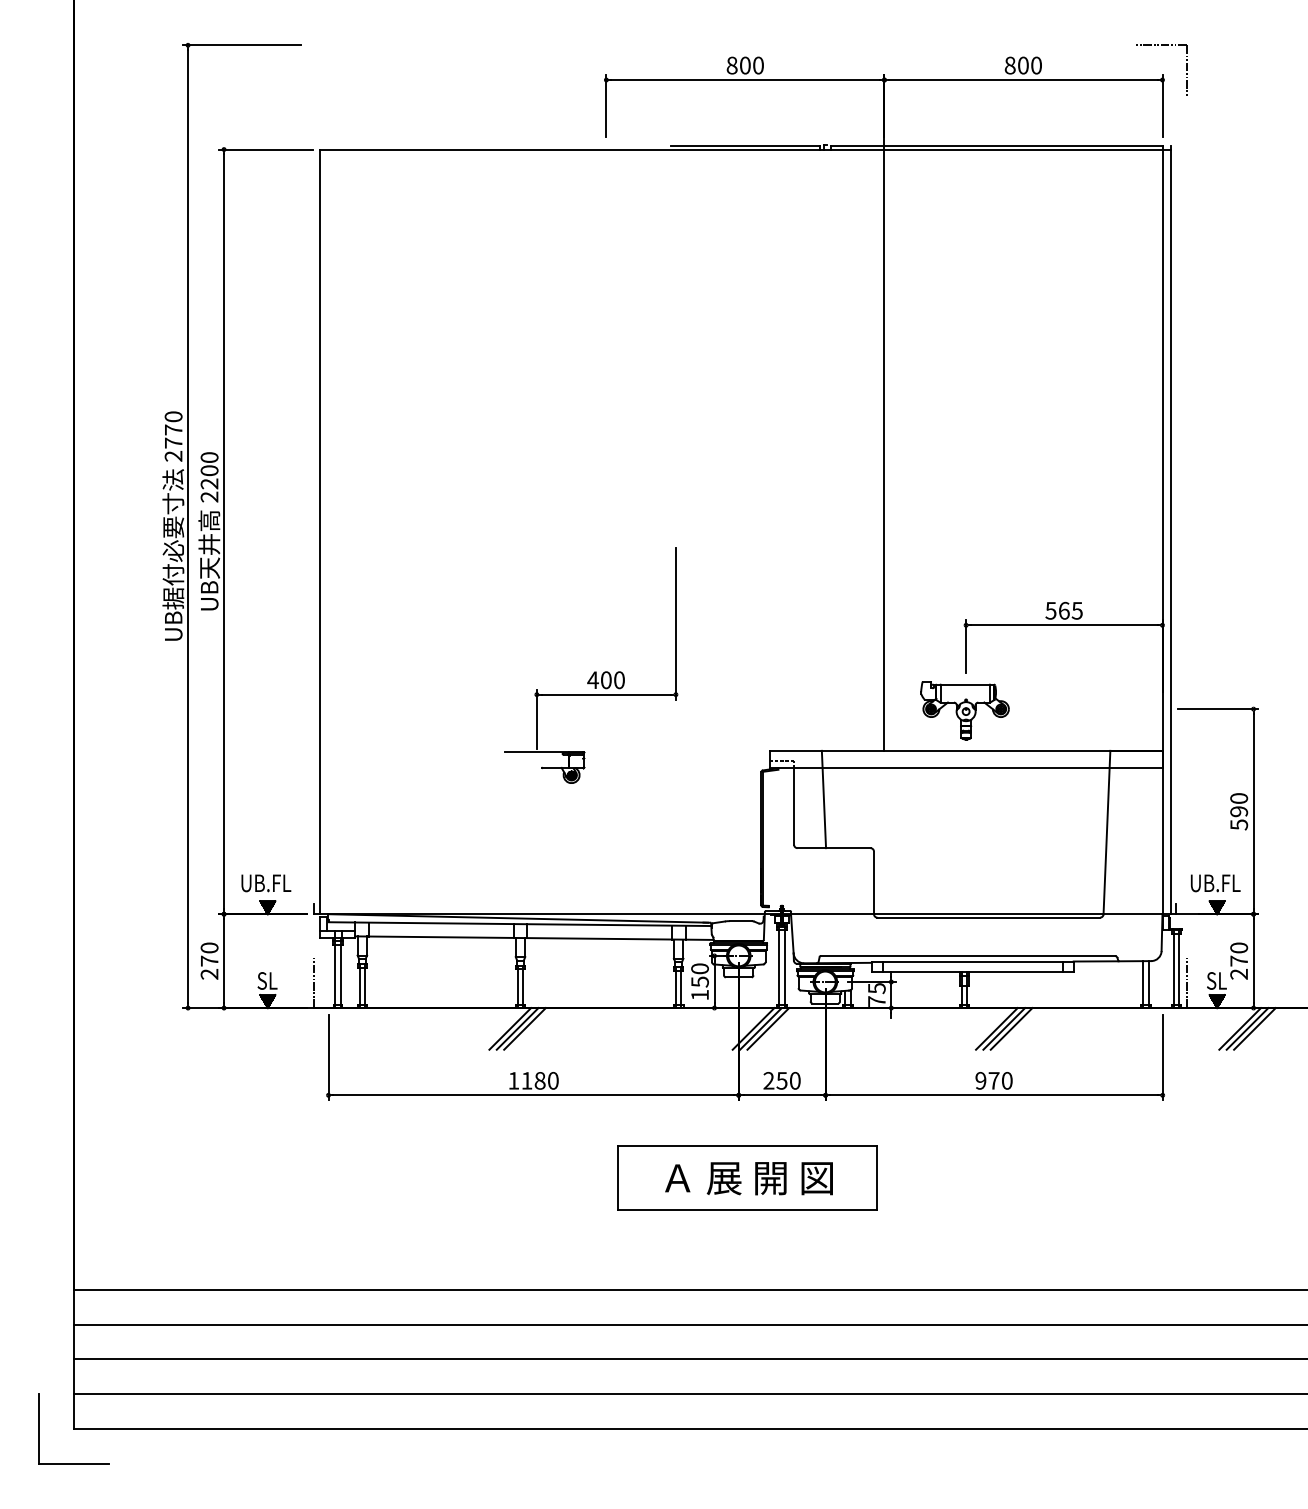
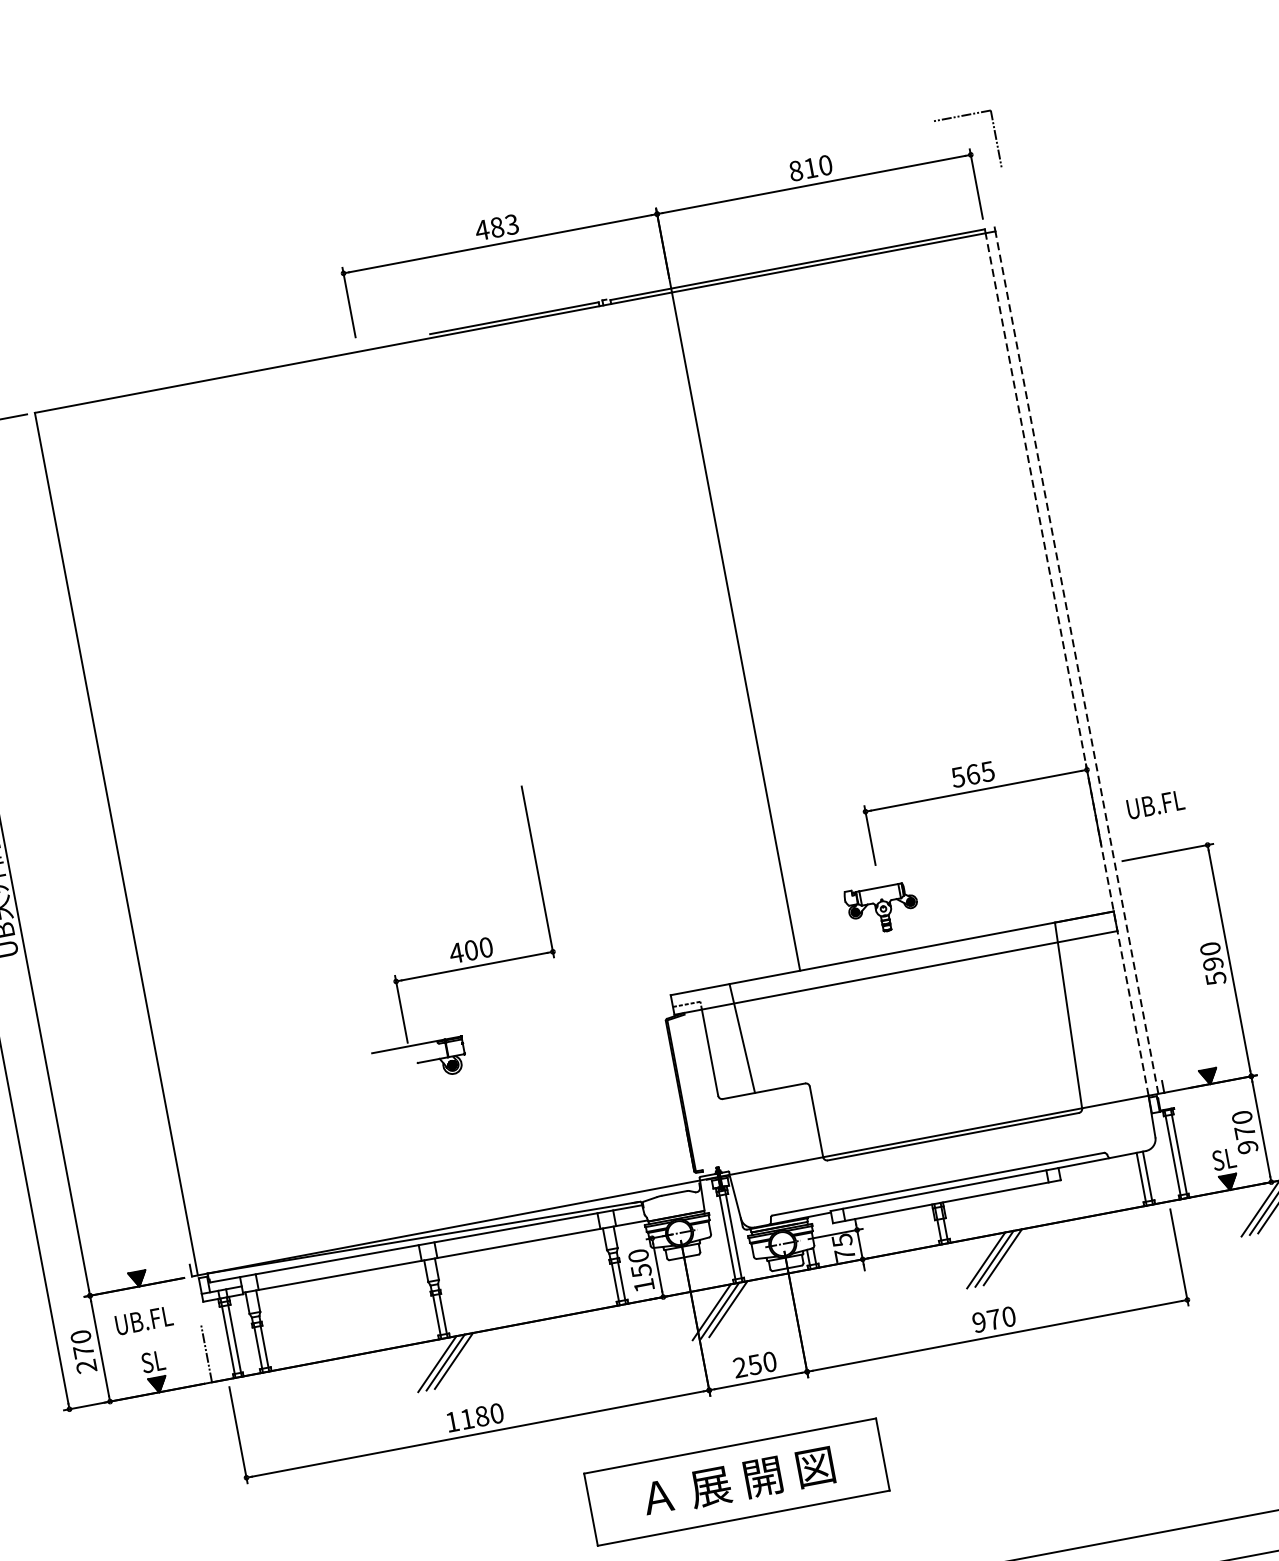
text: (744, 65) -> (496, 227), 800 -> 483
text: (1023, 65) -> (810, 168), 800 -> 810
line: (1162, 531) -> (1067, 664), solid -> dashed
line: (1171, 531) -> (1077, 662), solid -> dashed
part: (964, 710) -> (881, 908), size x0.7
text: (266, 883) -> (144, 1320), moved
text: (1215, 883) -> (1155, 805), moved
text: (1239, 973) -> (1248, 1146), 270 -> 970
line: (1186, 982) -> (1190, 1167), removed

